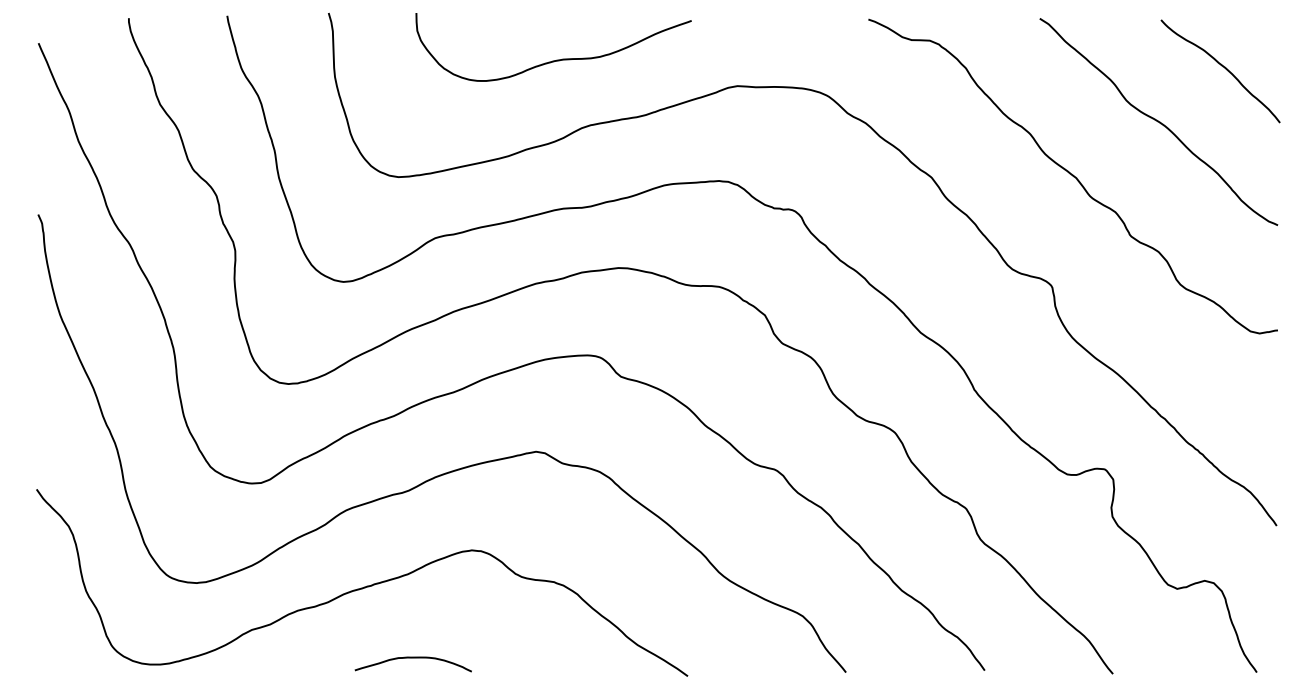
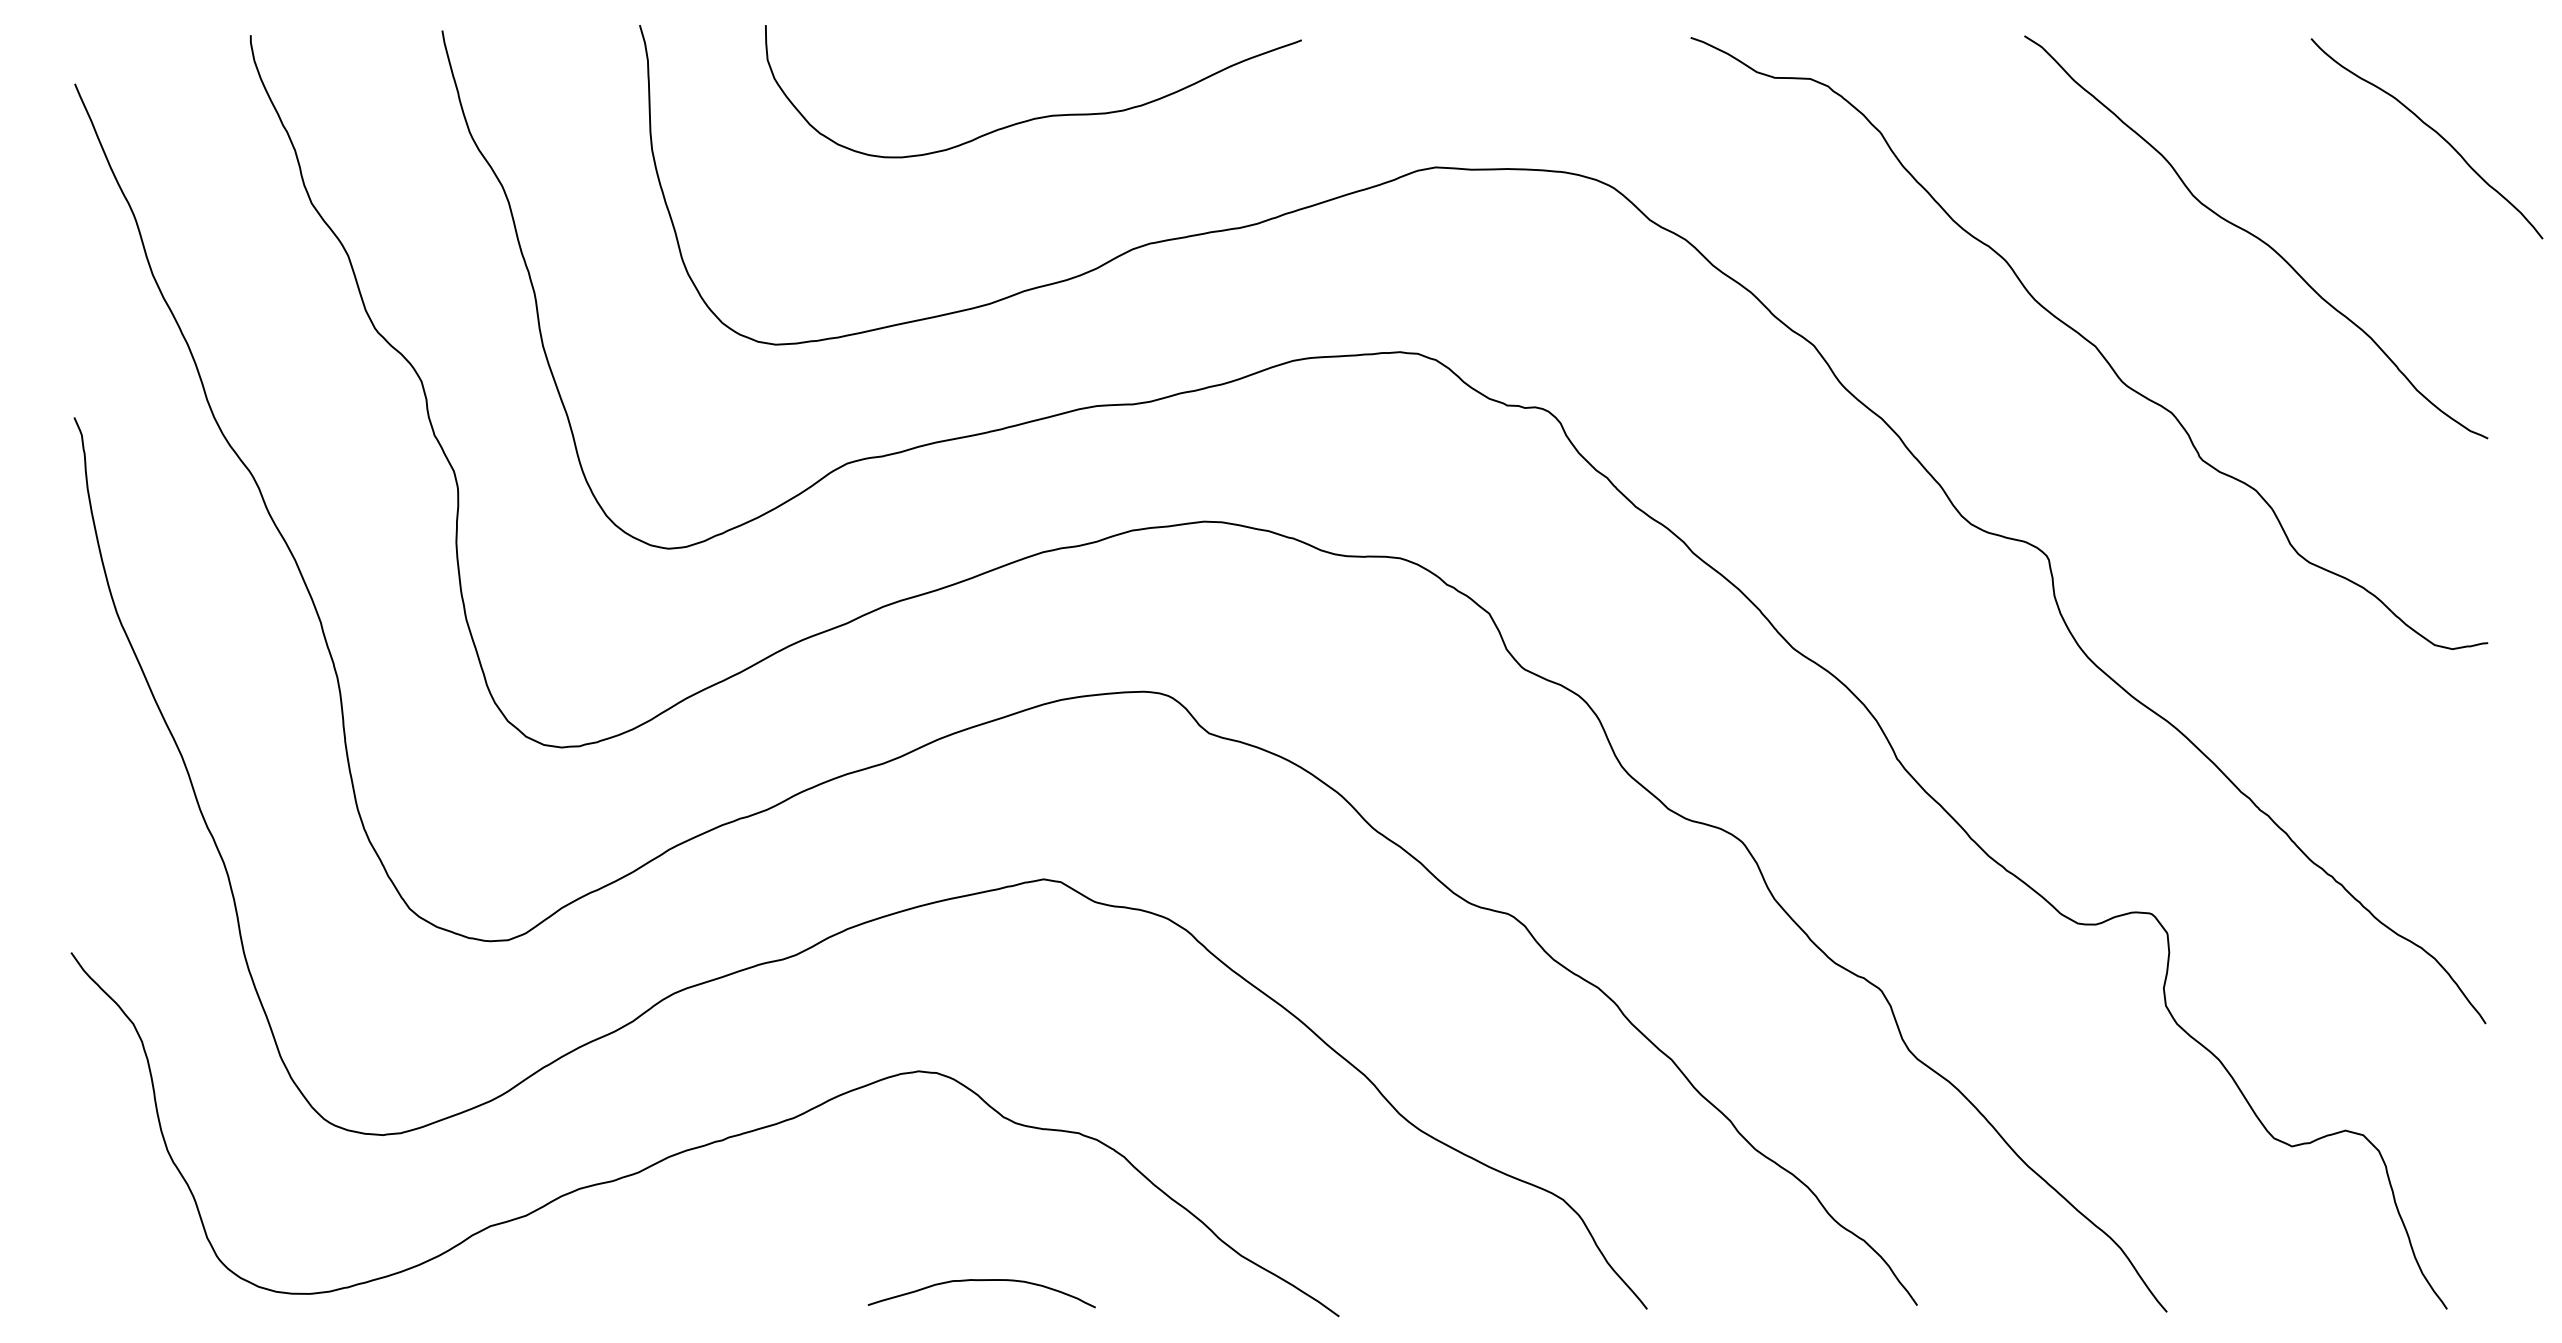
curve: (556, 59) -> (1038, 115), moved
curve: (1223, 67) -> (2432, 131), moved
curve: (412, 658) -> (980, 1281), moved

